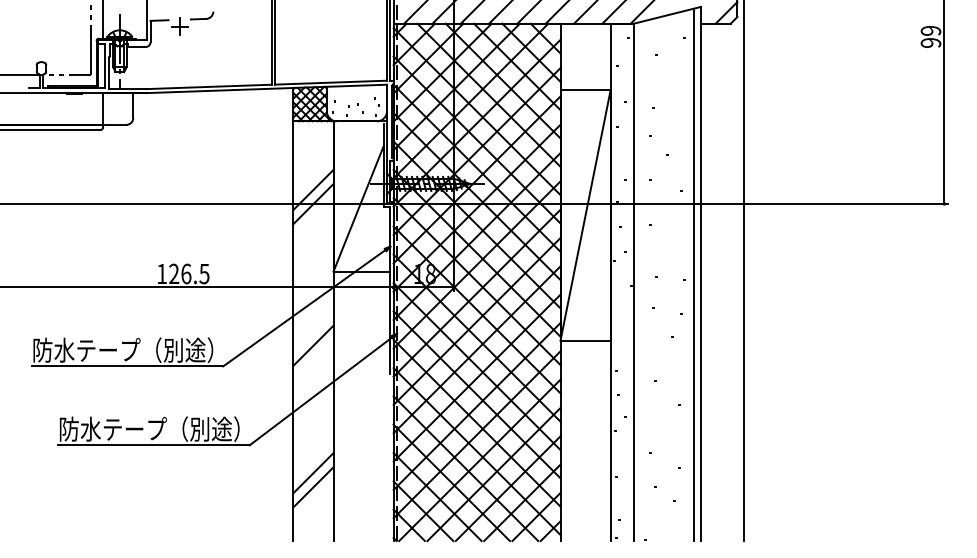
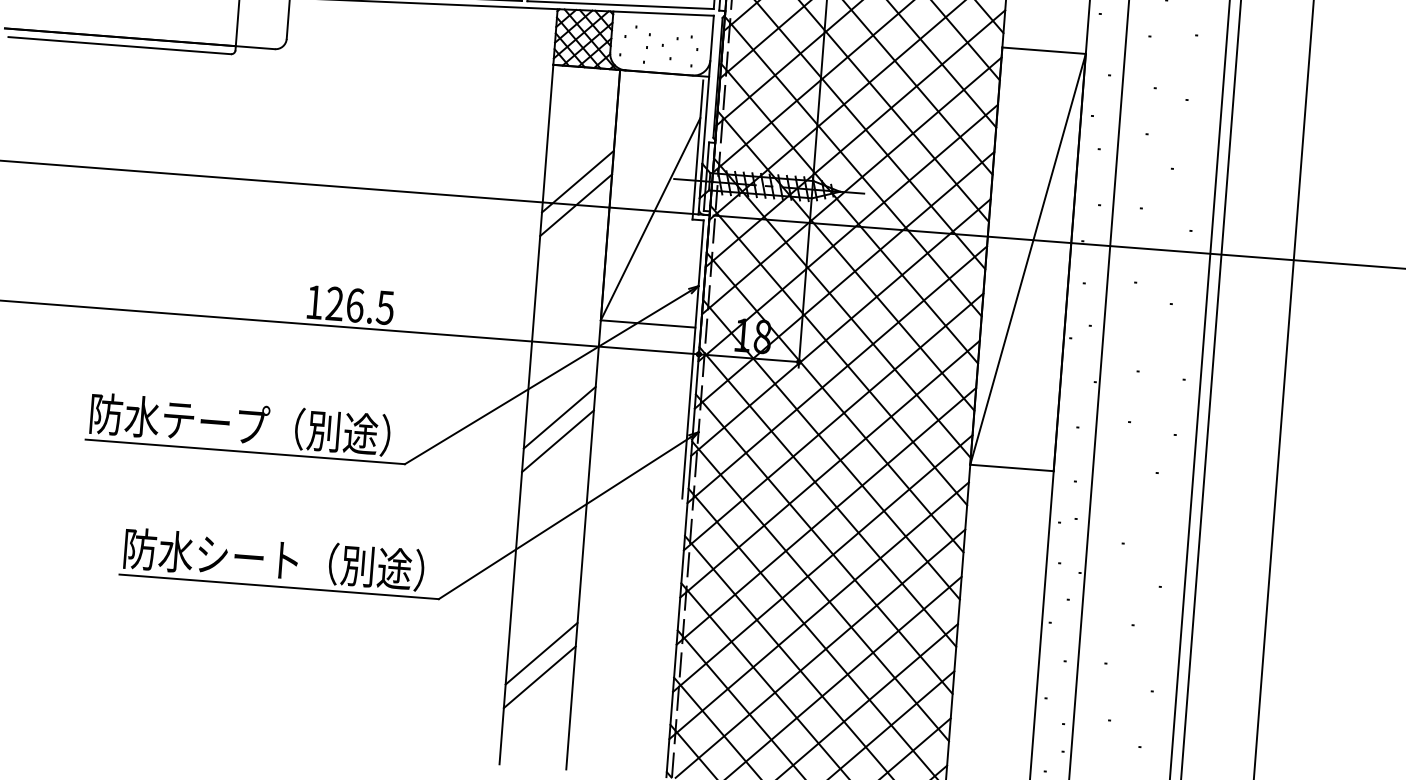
line: (313, 331) -> (559, 417), added
text: (134, 428) -> (249, 556), 防水テープ（別途） -> 防水シート（別途）

